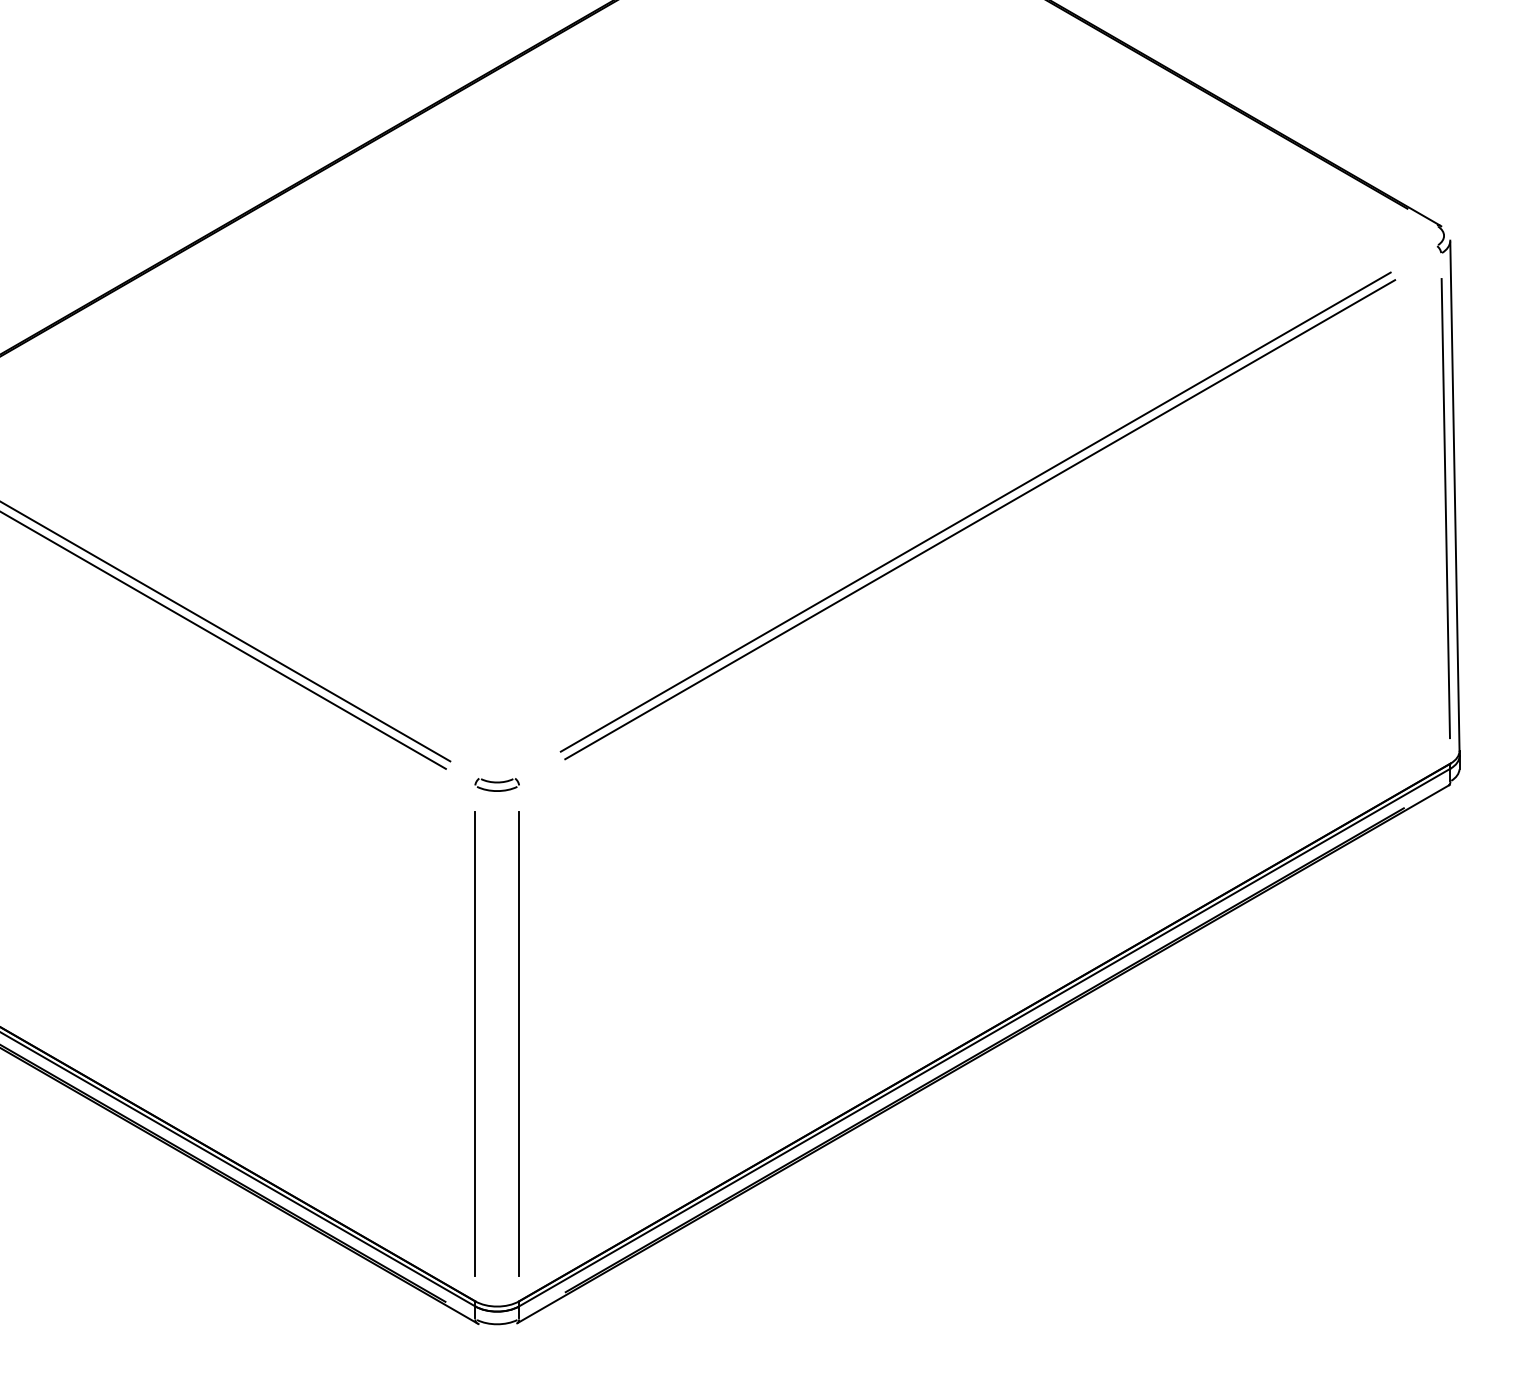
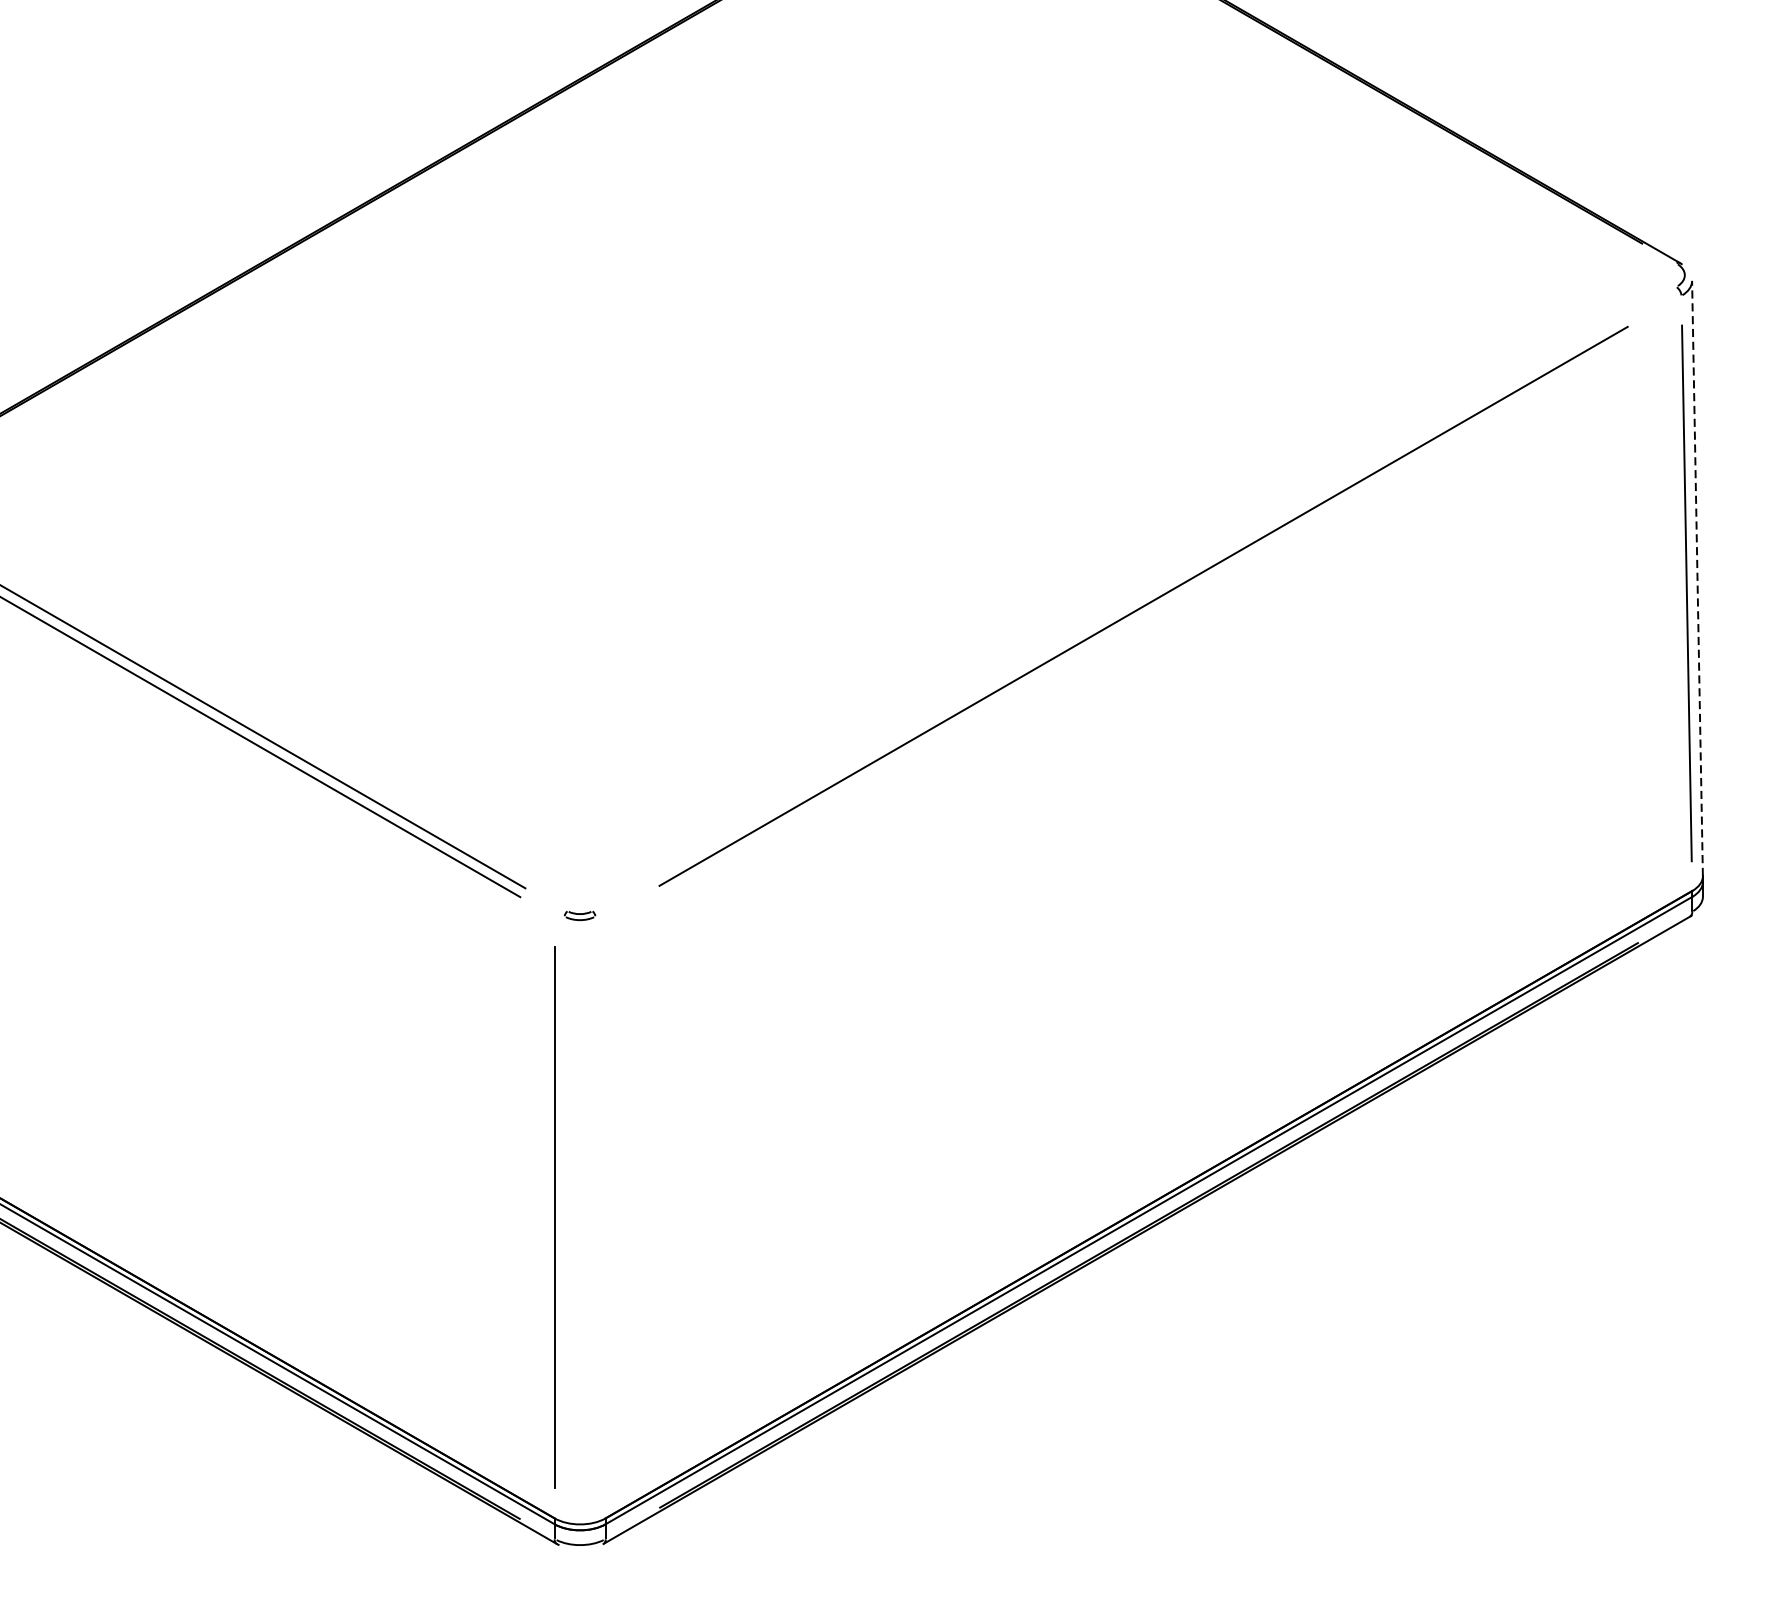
line: (1454, 495) -> (1697, 578), solid -> dashed
line: (975, 511) -> (1138, 596), removed
part: (496, 784) -> (579, 915), size x0.6
line: (519, 1043) -> (606, 1217), removed

